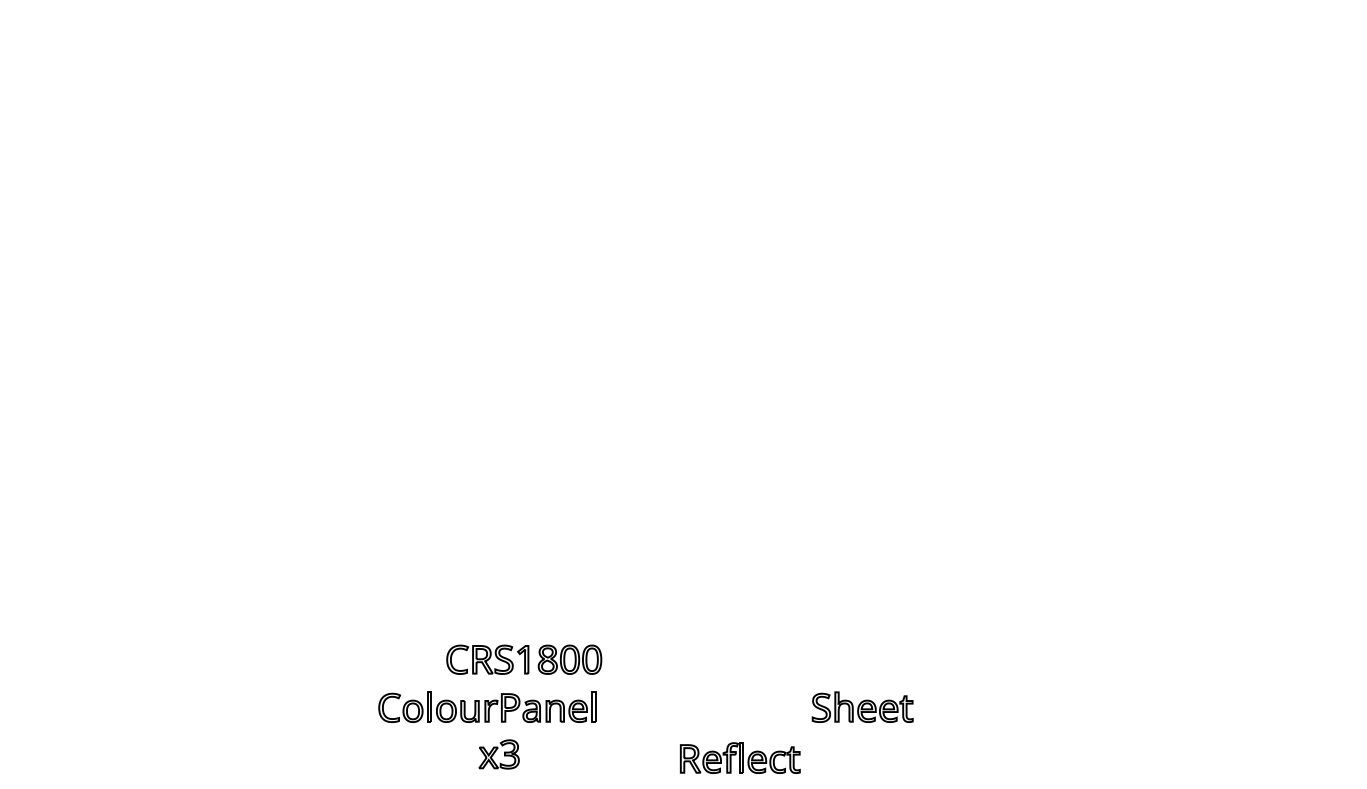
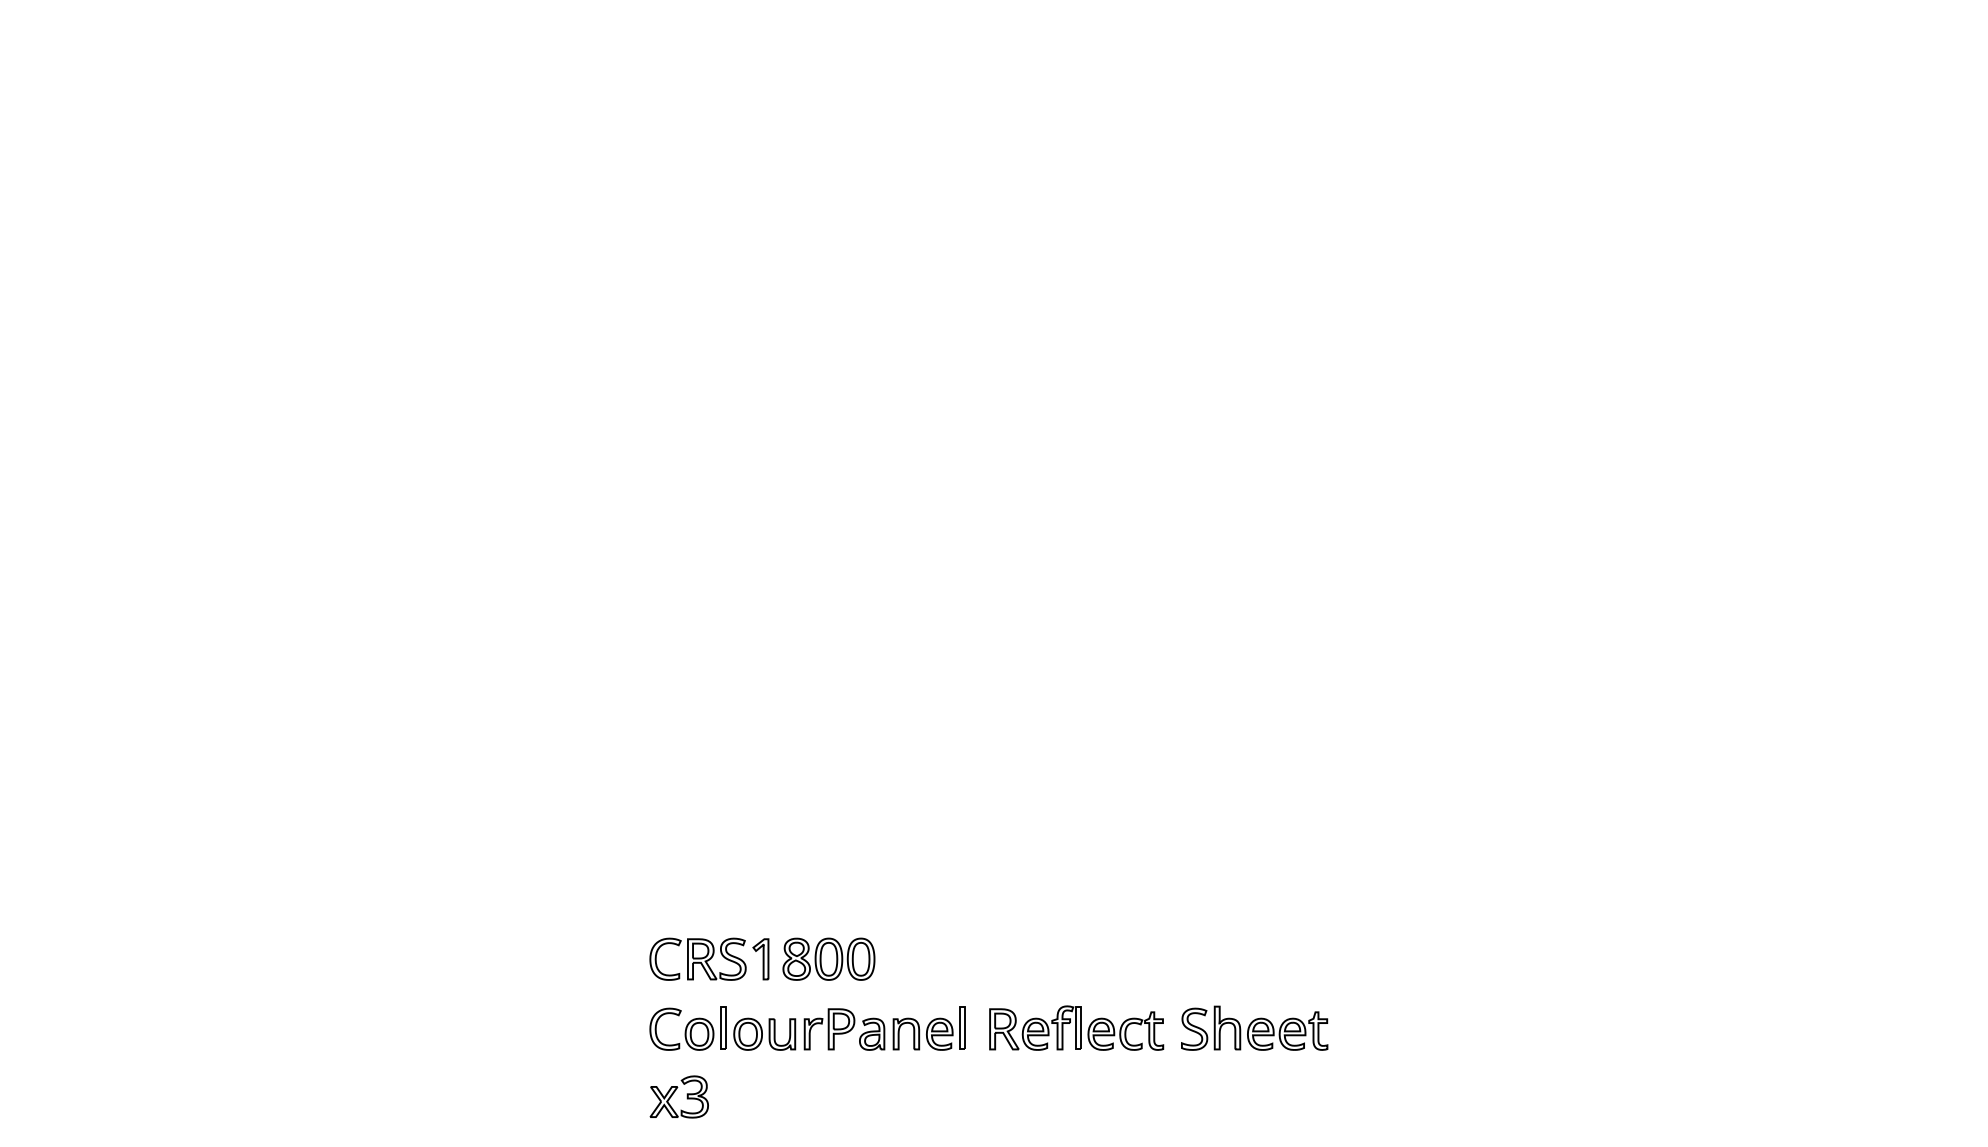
part: (487, 706) -> (807, 1027), moved
part: (498, 754) -> (678, 1097), moved
part: (739, 757) -> (1075, 1027), moved

